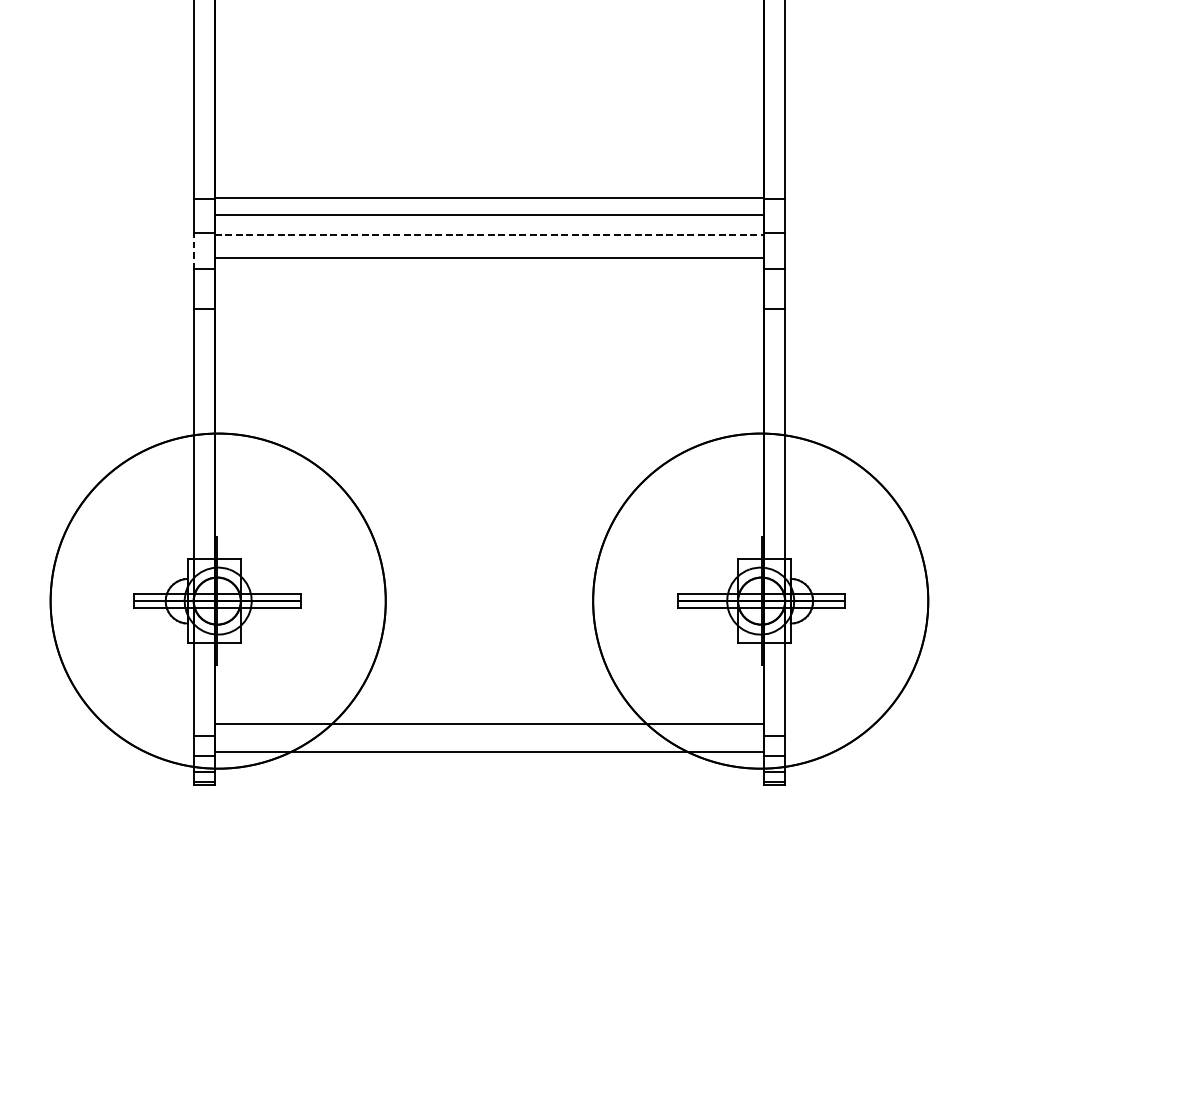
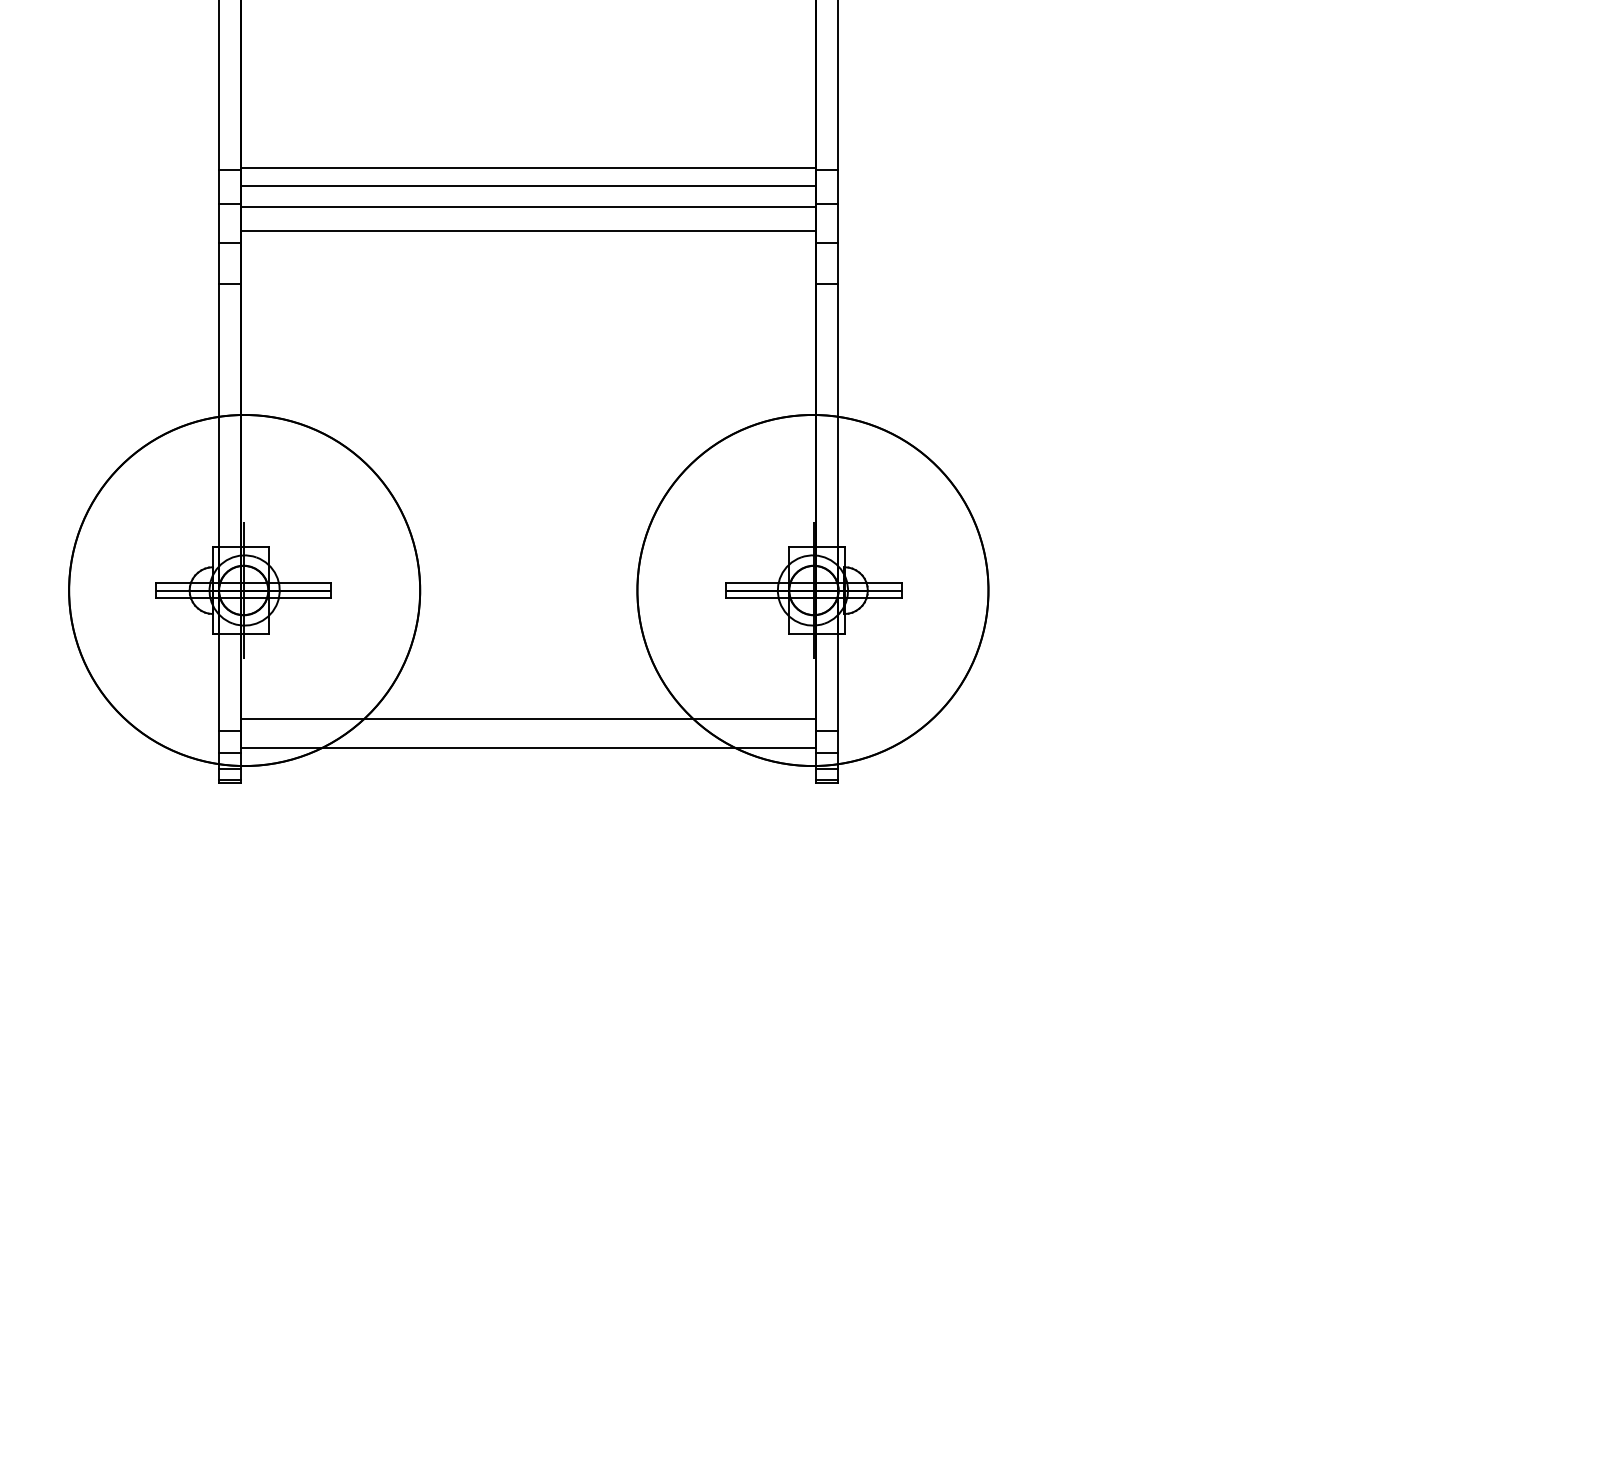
line: (489, 235) -> (528, 207), dashed -> solid
line: (194, 250) -> (219, 223), dashed -> solid

